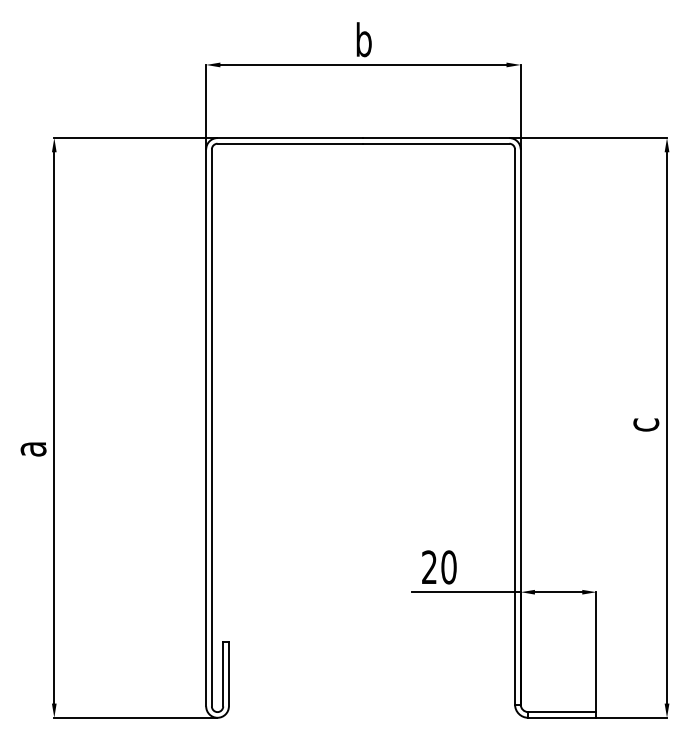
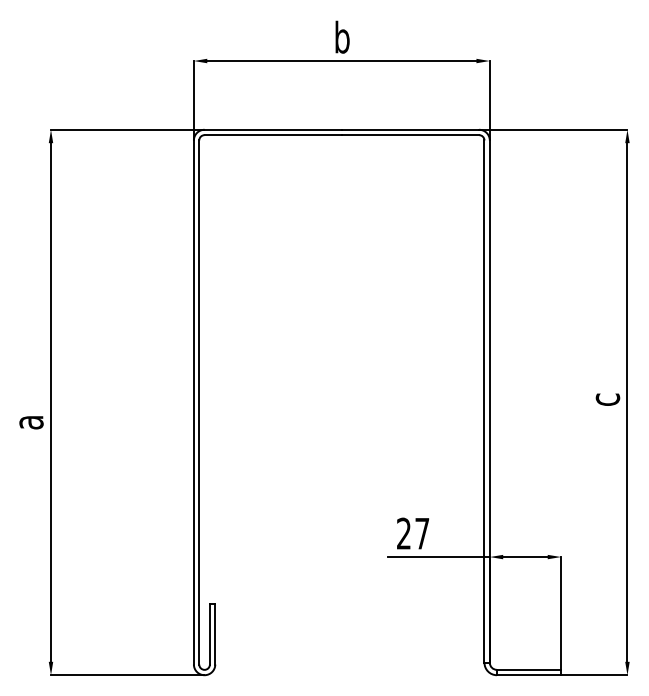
text: (448, 567) -> (421, 533), 20 -> 27

